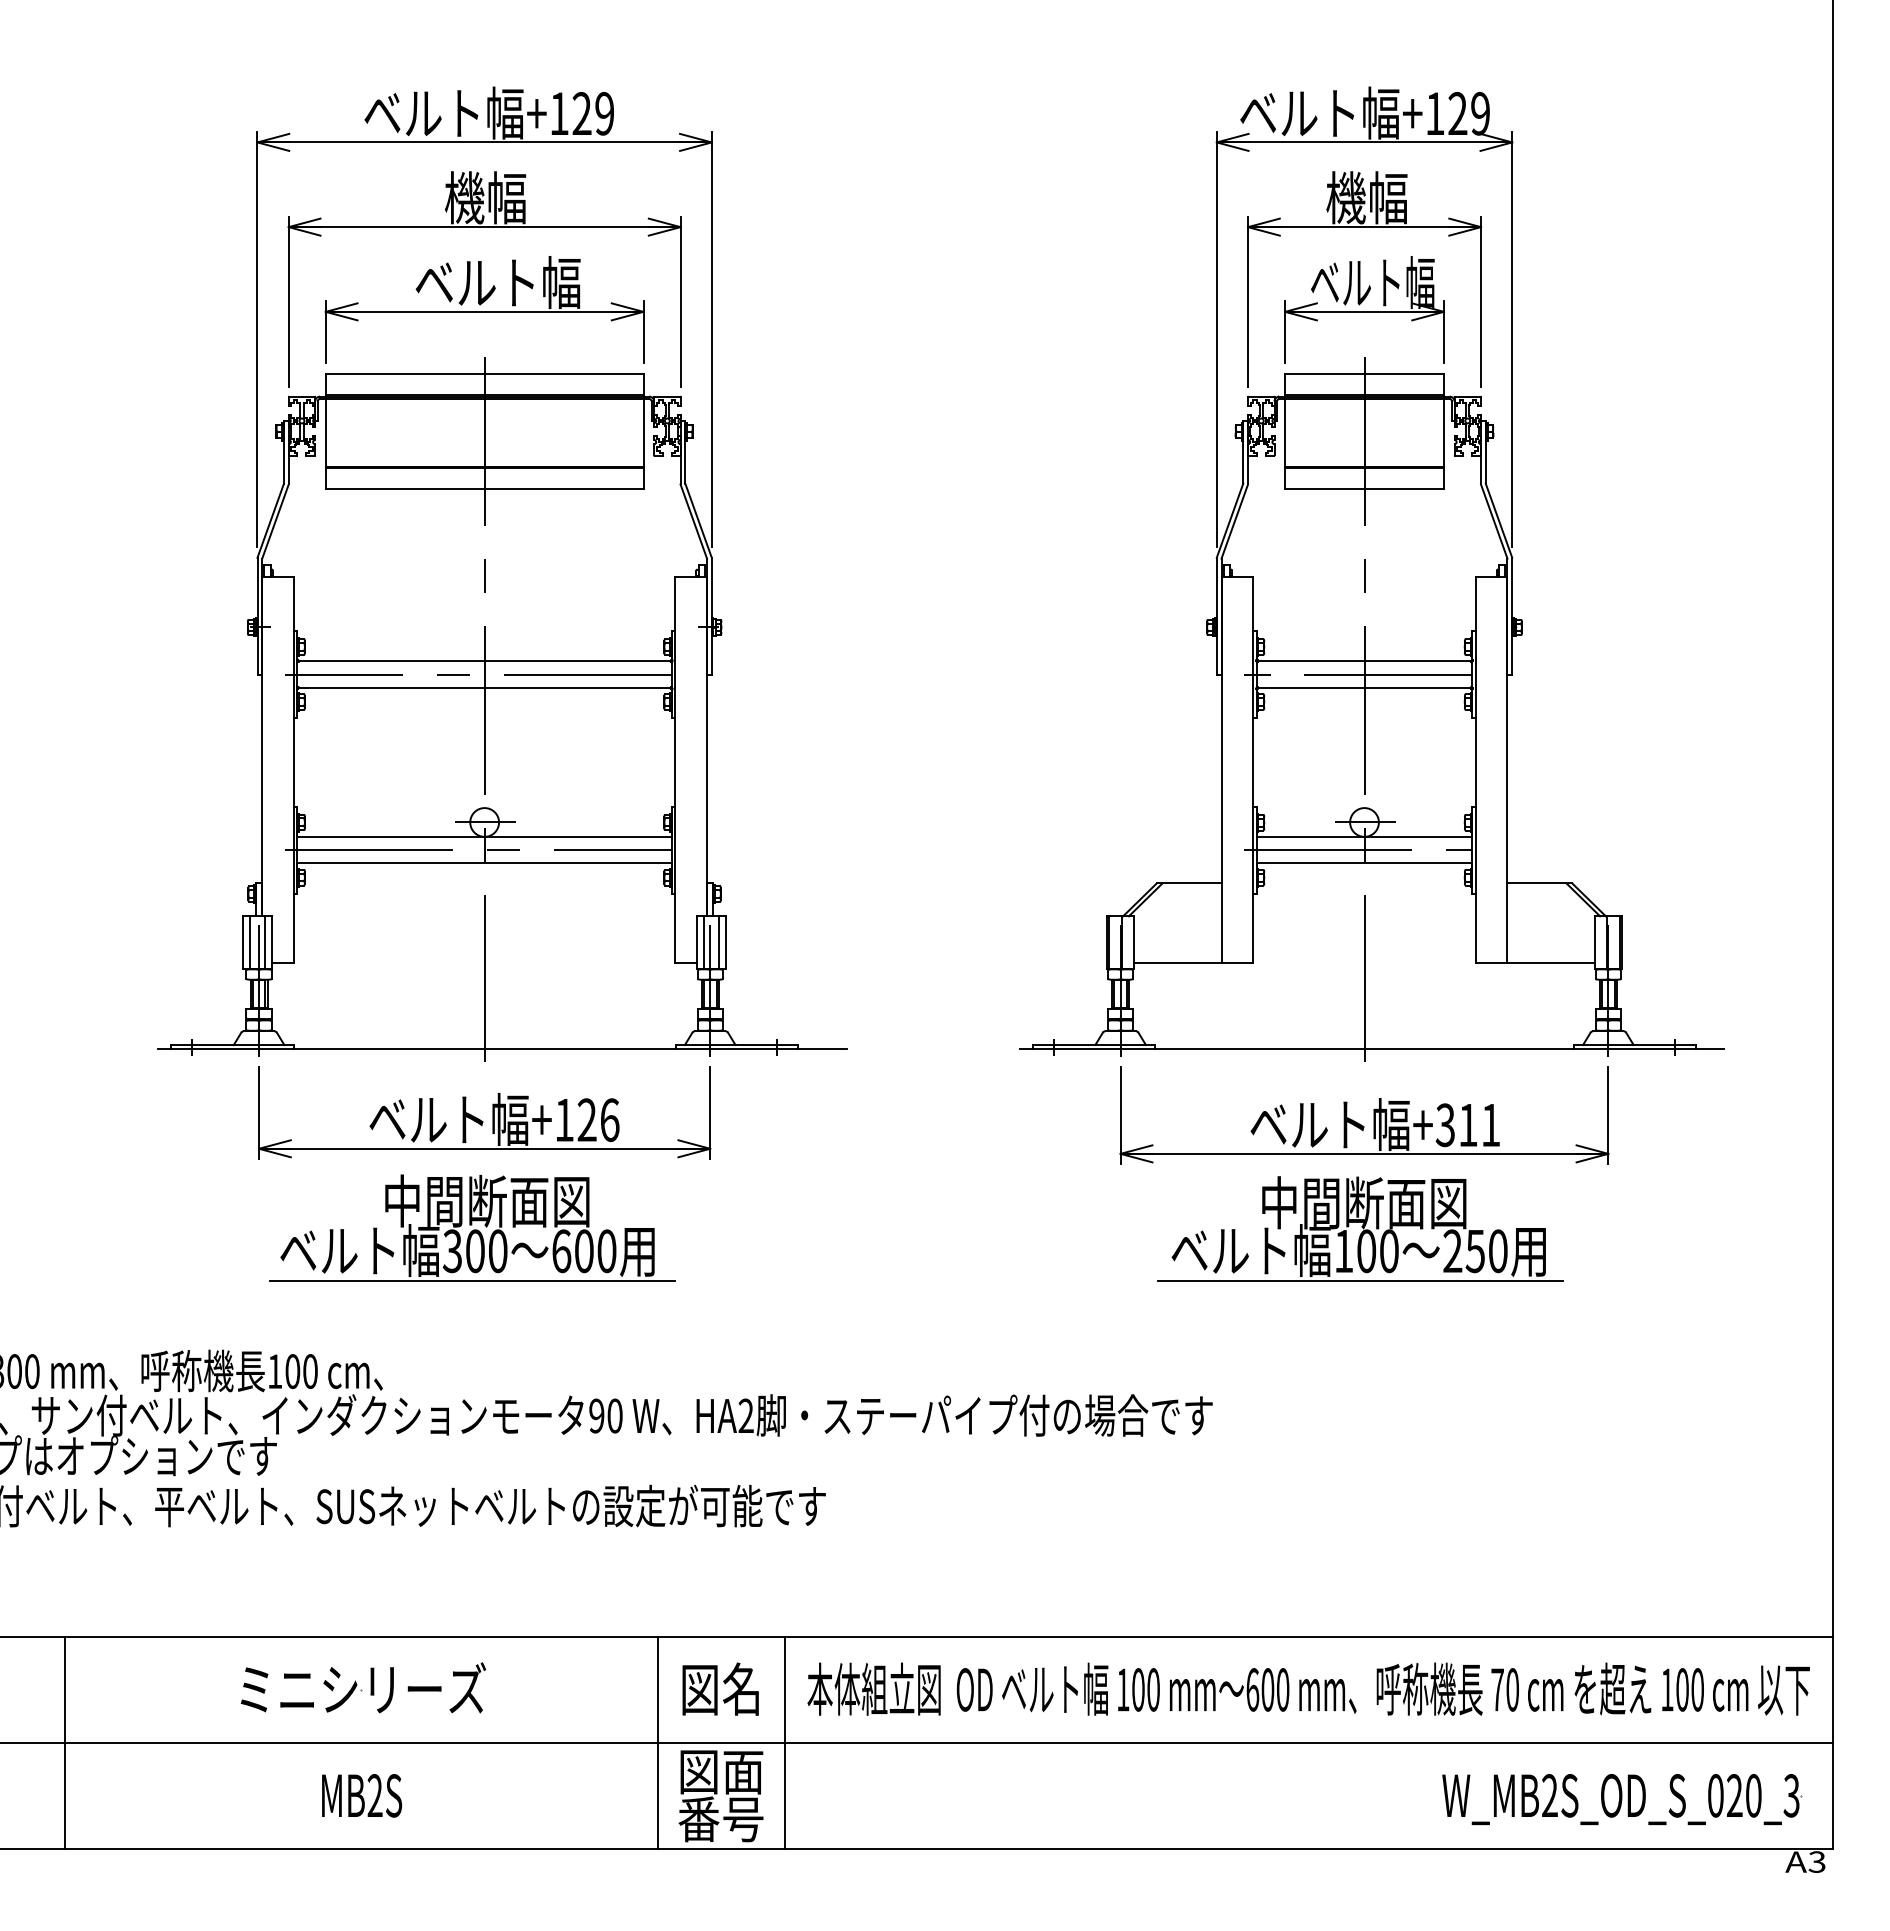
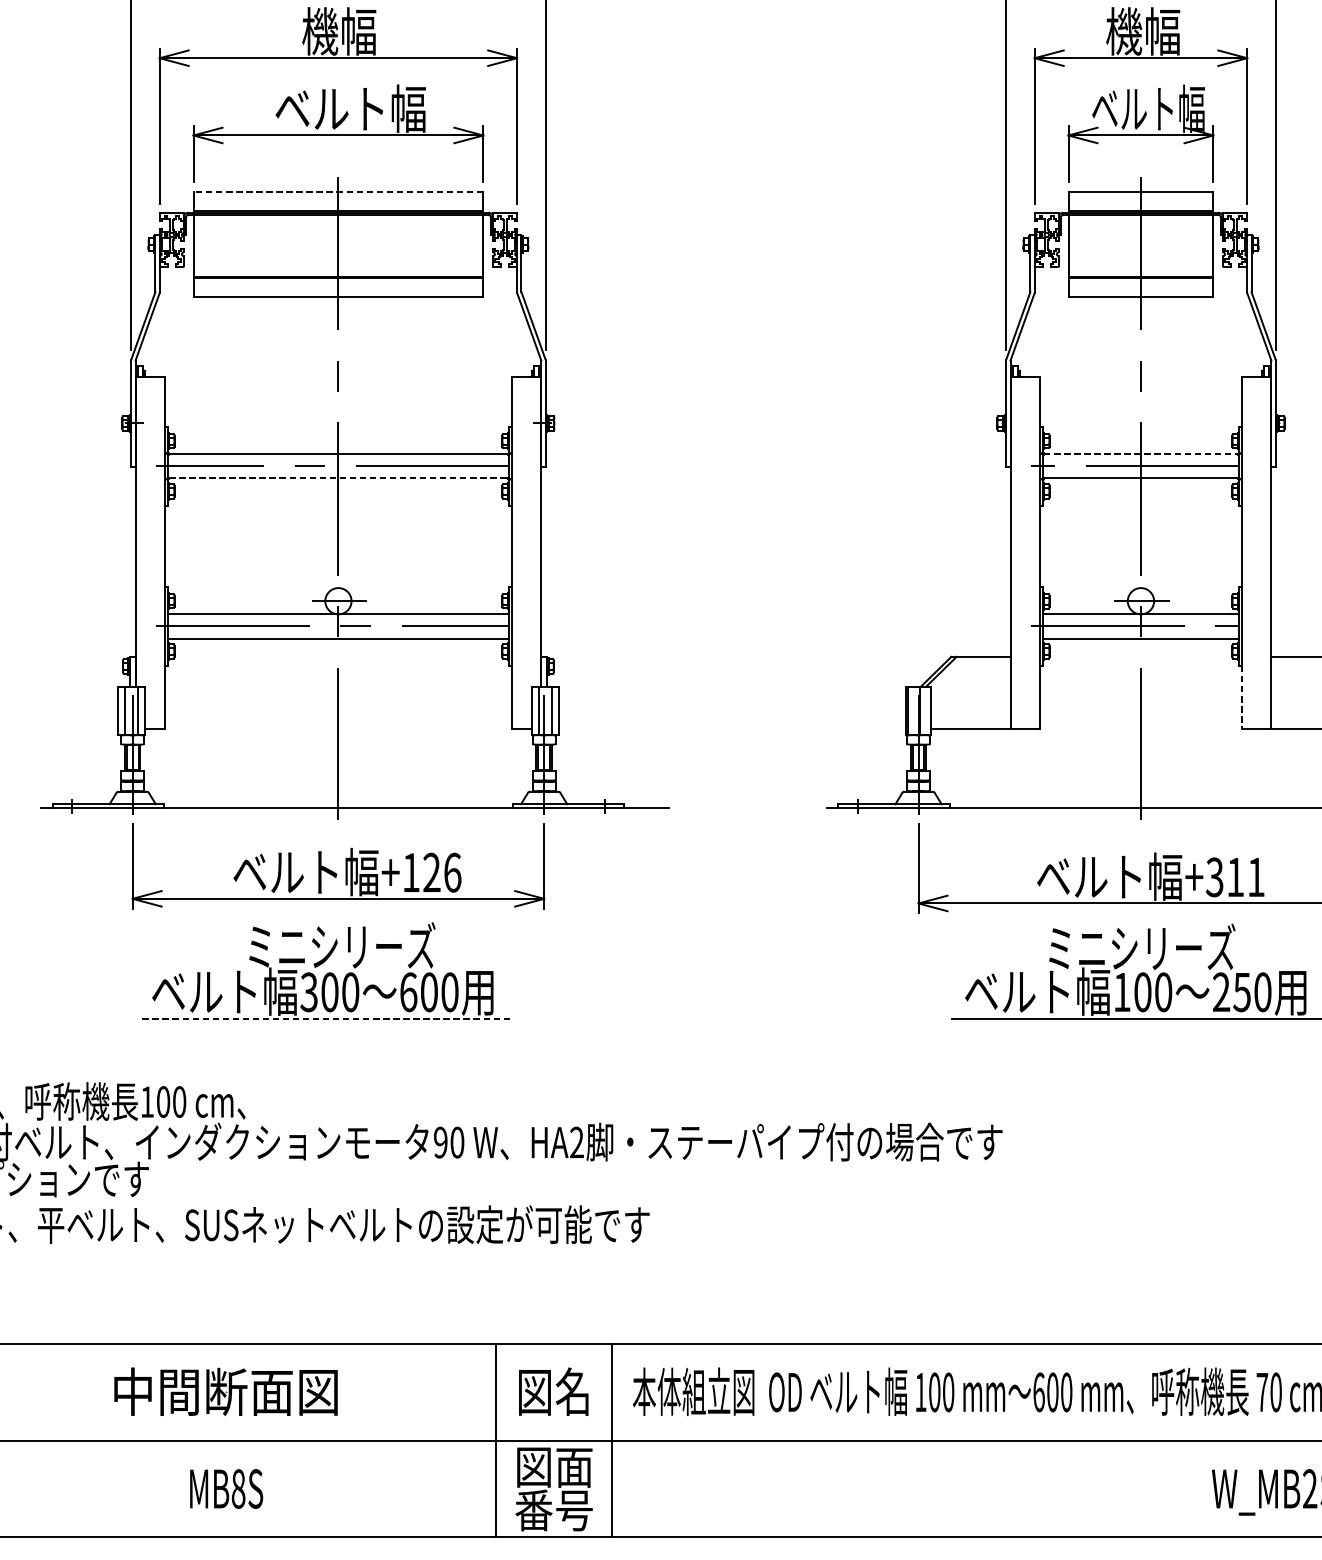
line: (484, 373) -> (338, 191), solid -> dashed
line: (1365, 661) -> (1141, 454), solid -> dashed
line: (485, 687) -> (339, 478), solid -> dashed
line: (1475, 928) -> (1242, 697), solid -> dashed
text: (488, 1200) -> (341, 946), 中間断面図 -> ミニシリーズ
text: (1365, 1202) -> (1141, 947), 中間断面図 -> ミニシリーズ
line: (472, 1281) -> (327, 1019), solid -> dashed
text: (362, 1688) -> (227, 1391), ミニシリーズ -> 中間断面図
text: (374, 1795) -> (237, 1488), MB2S -> MB8S

